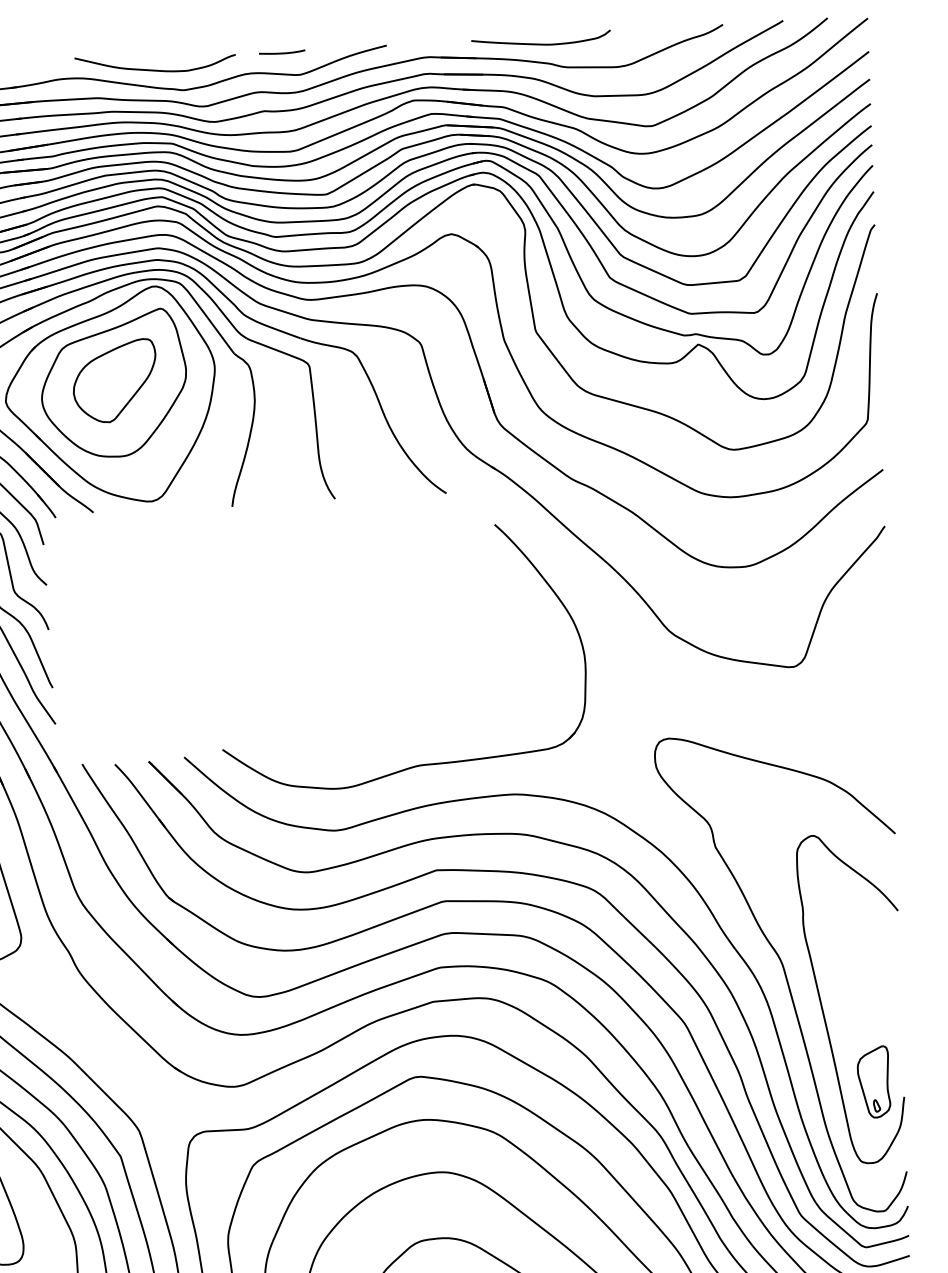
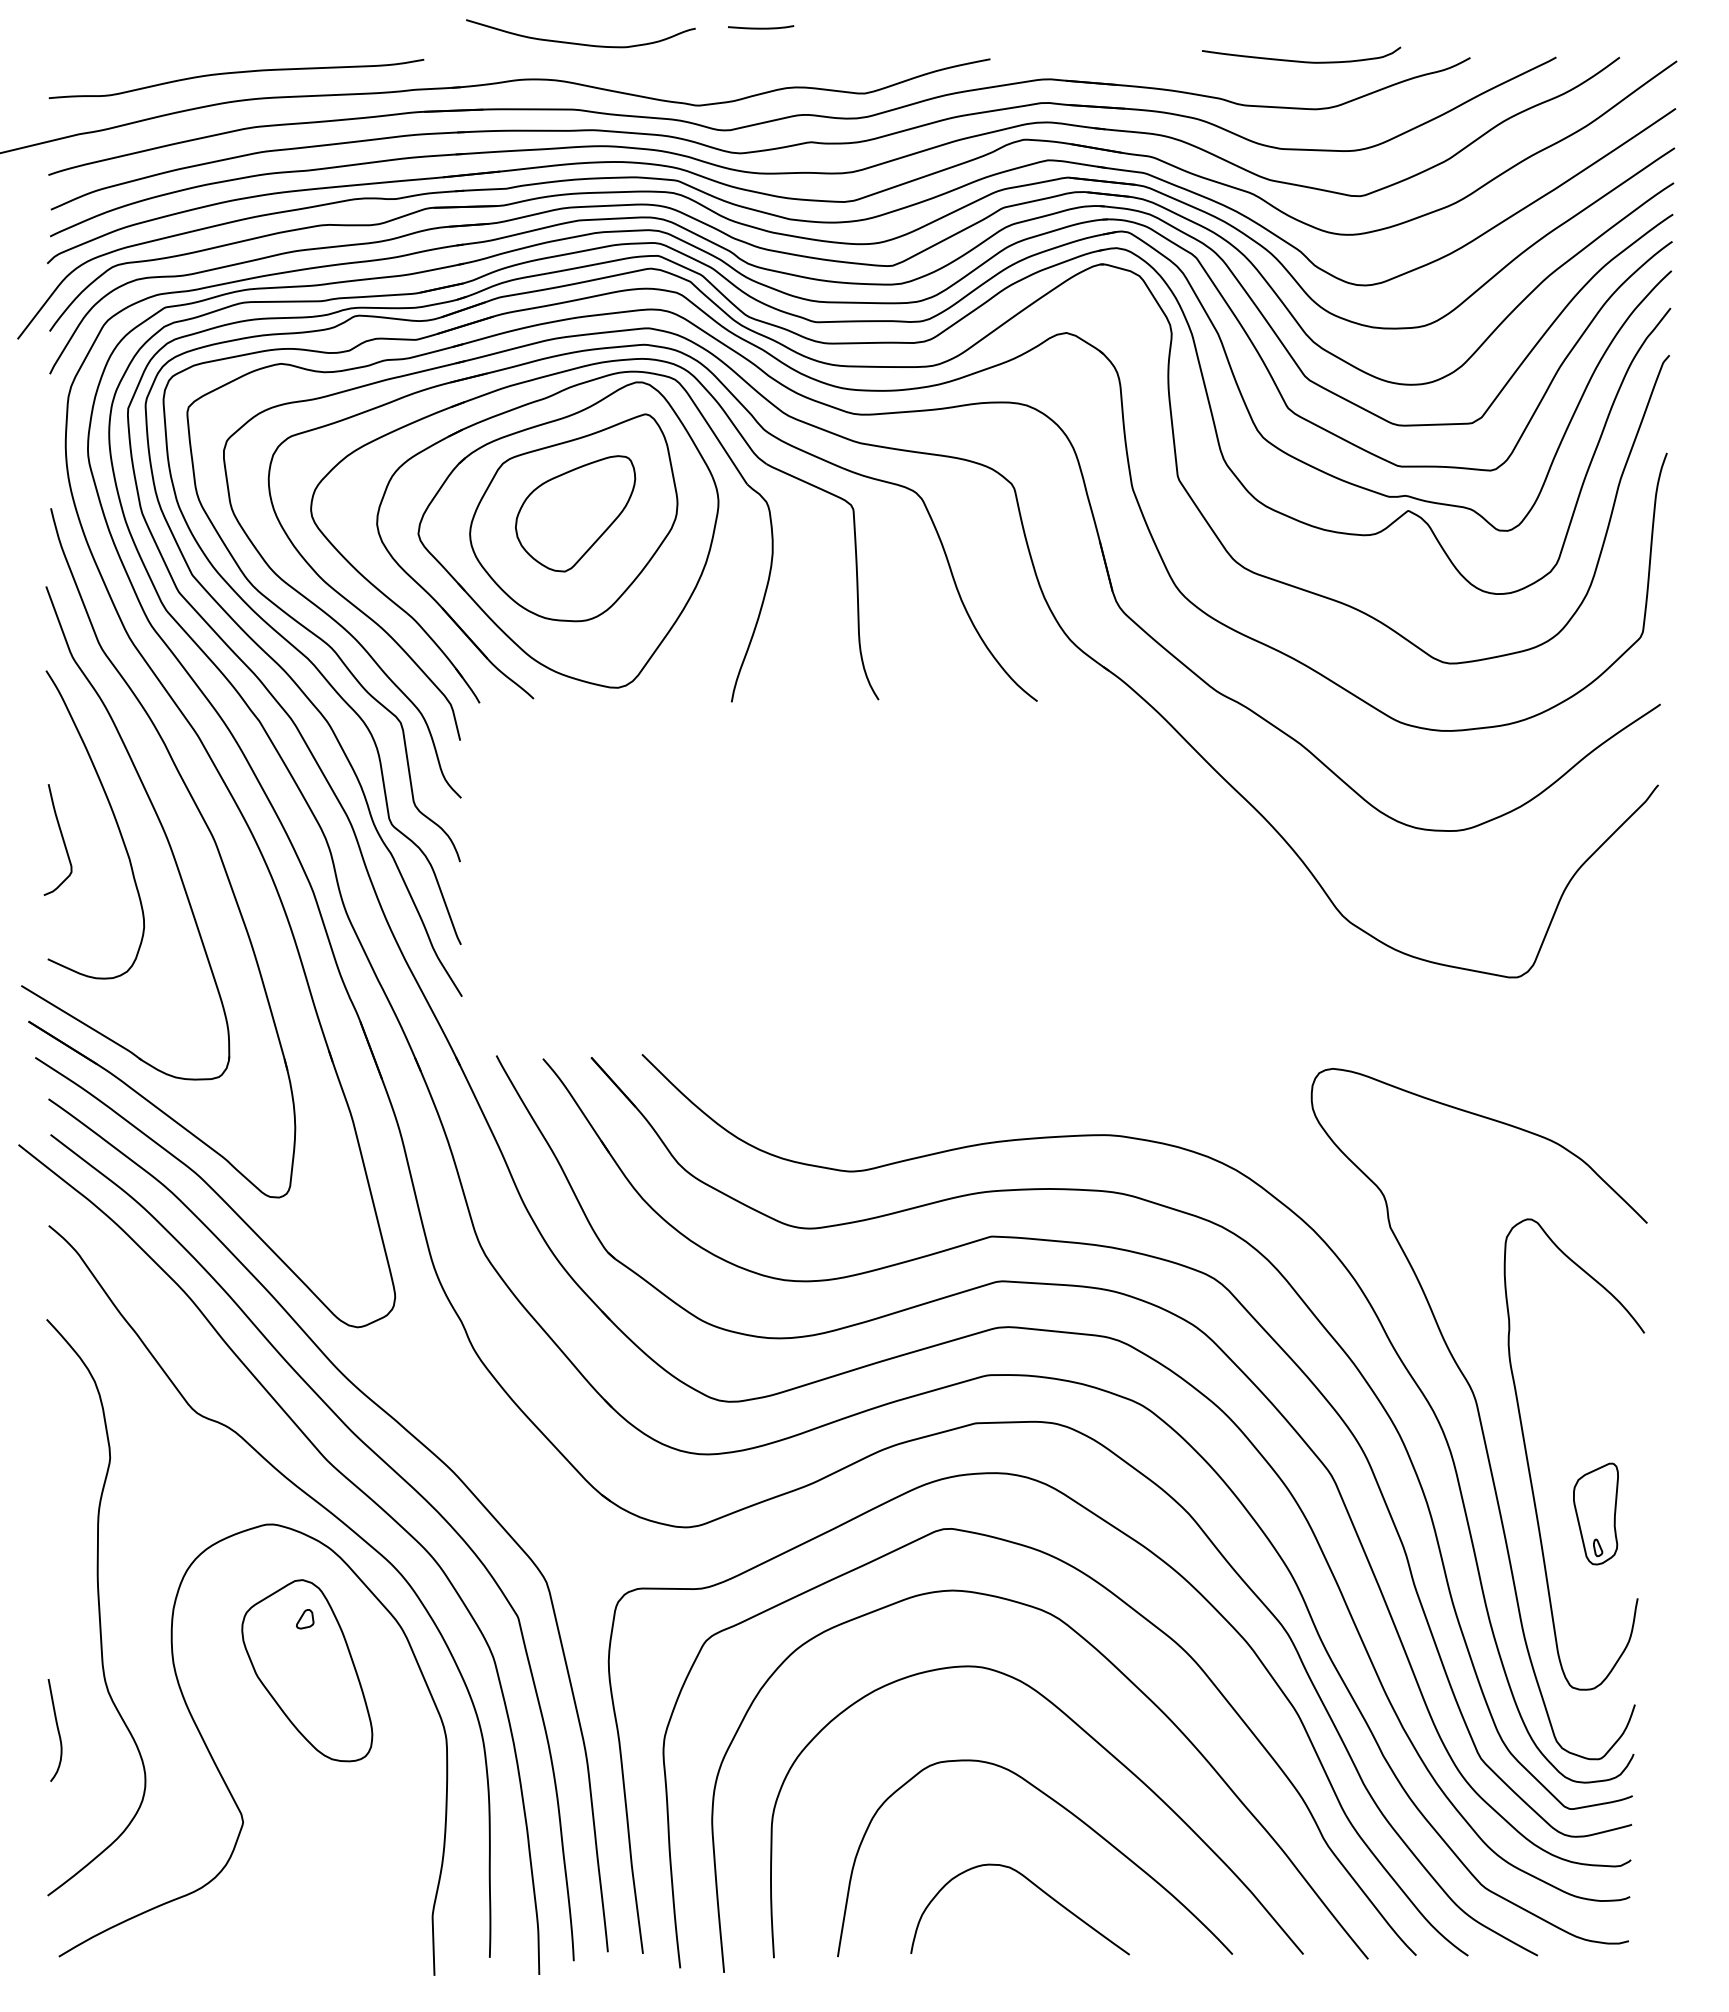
curve: (540, 43) -> (1300, 60), moved
curve: (282, 52) -> (761, 27), moved
curve: (155, 70) -> (580, 43), moved
part: (416, 765) -> (972, 1085), removed
part: (873, 1081) -> (1595, 1513), moved

